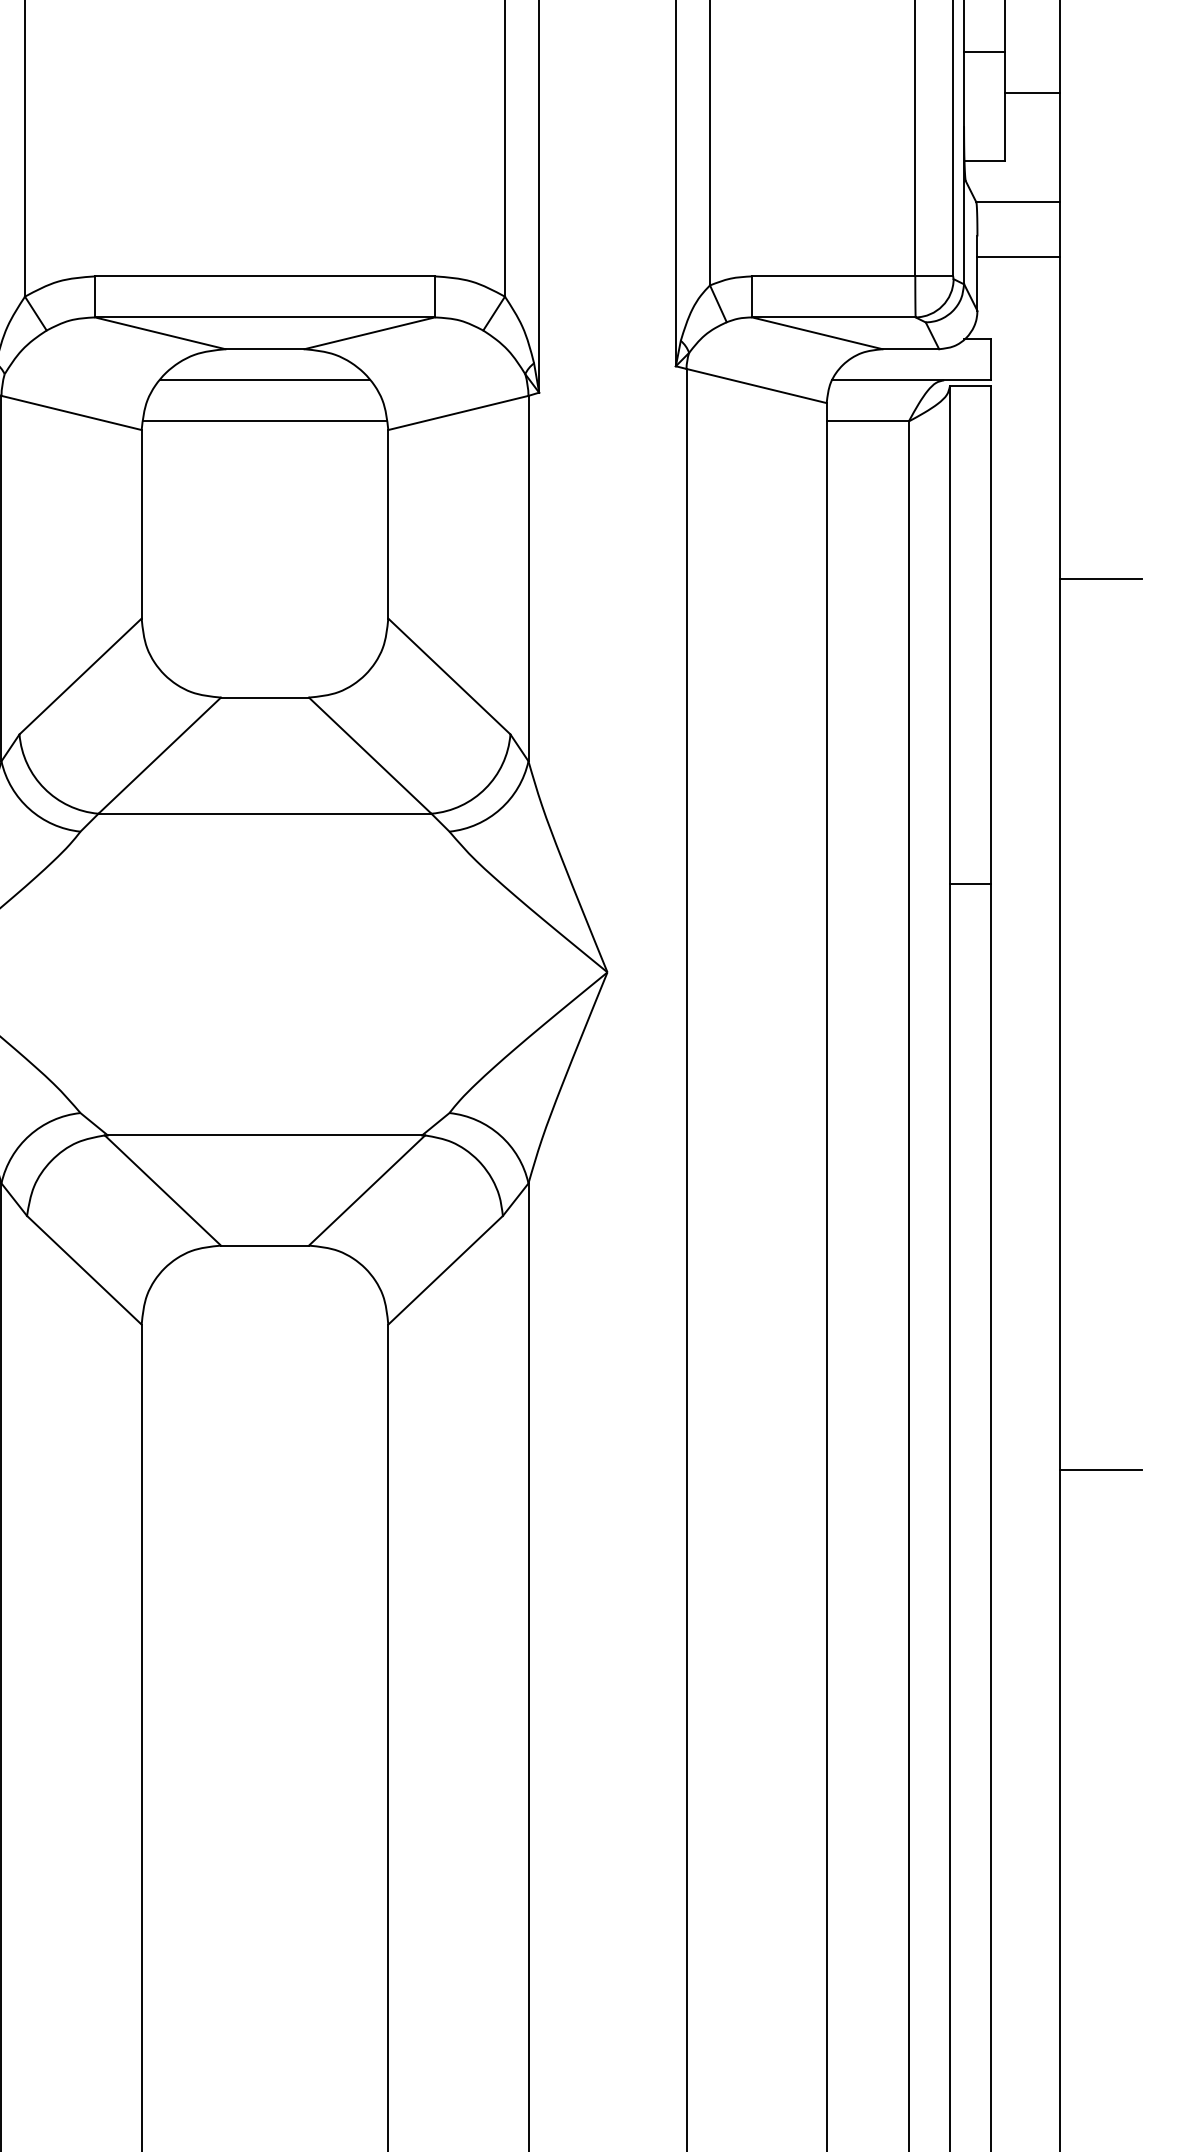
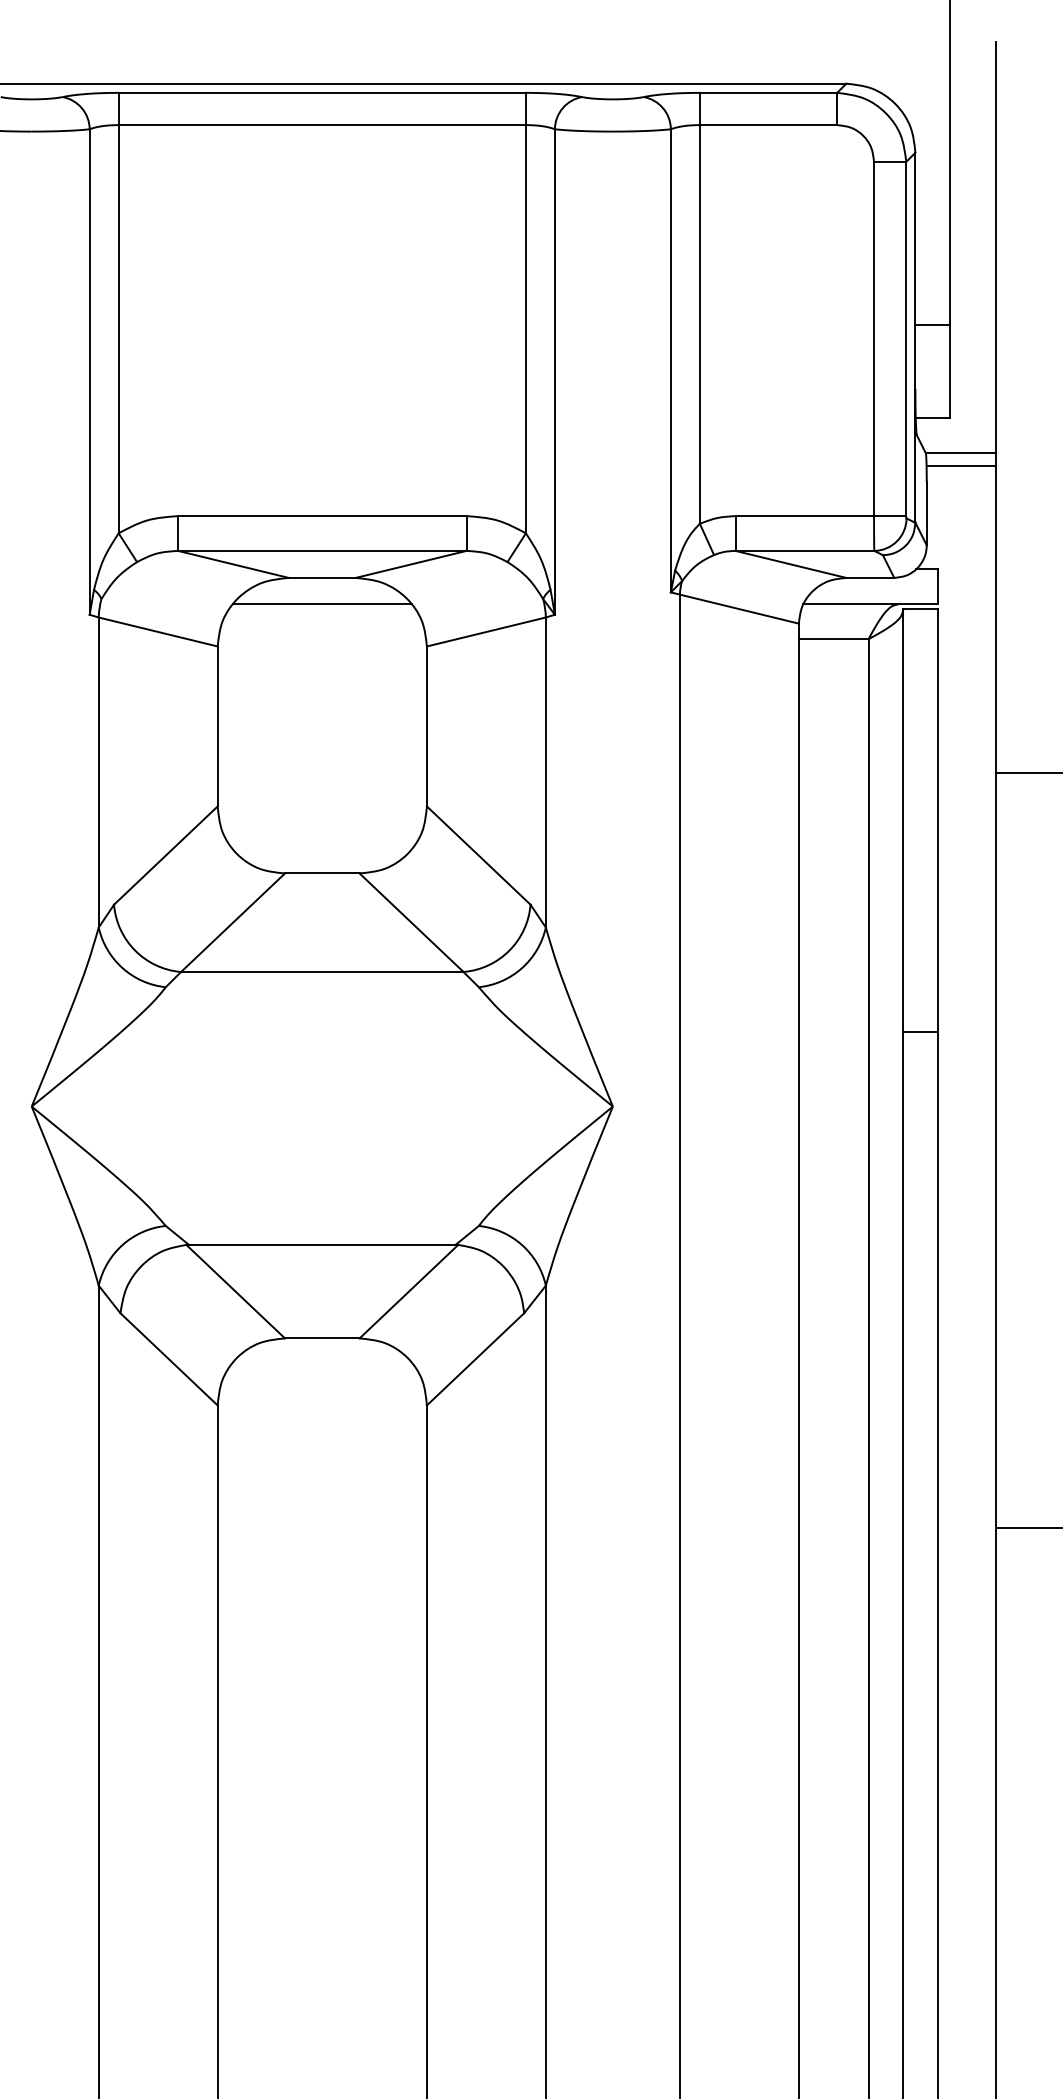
line: (1031, 92) -> (972, 360), removed
line: (1018, 256) -> (961, 465), moved
line: (265, 421) -> (322, 639), removed

